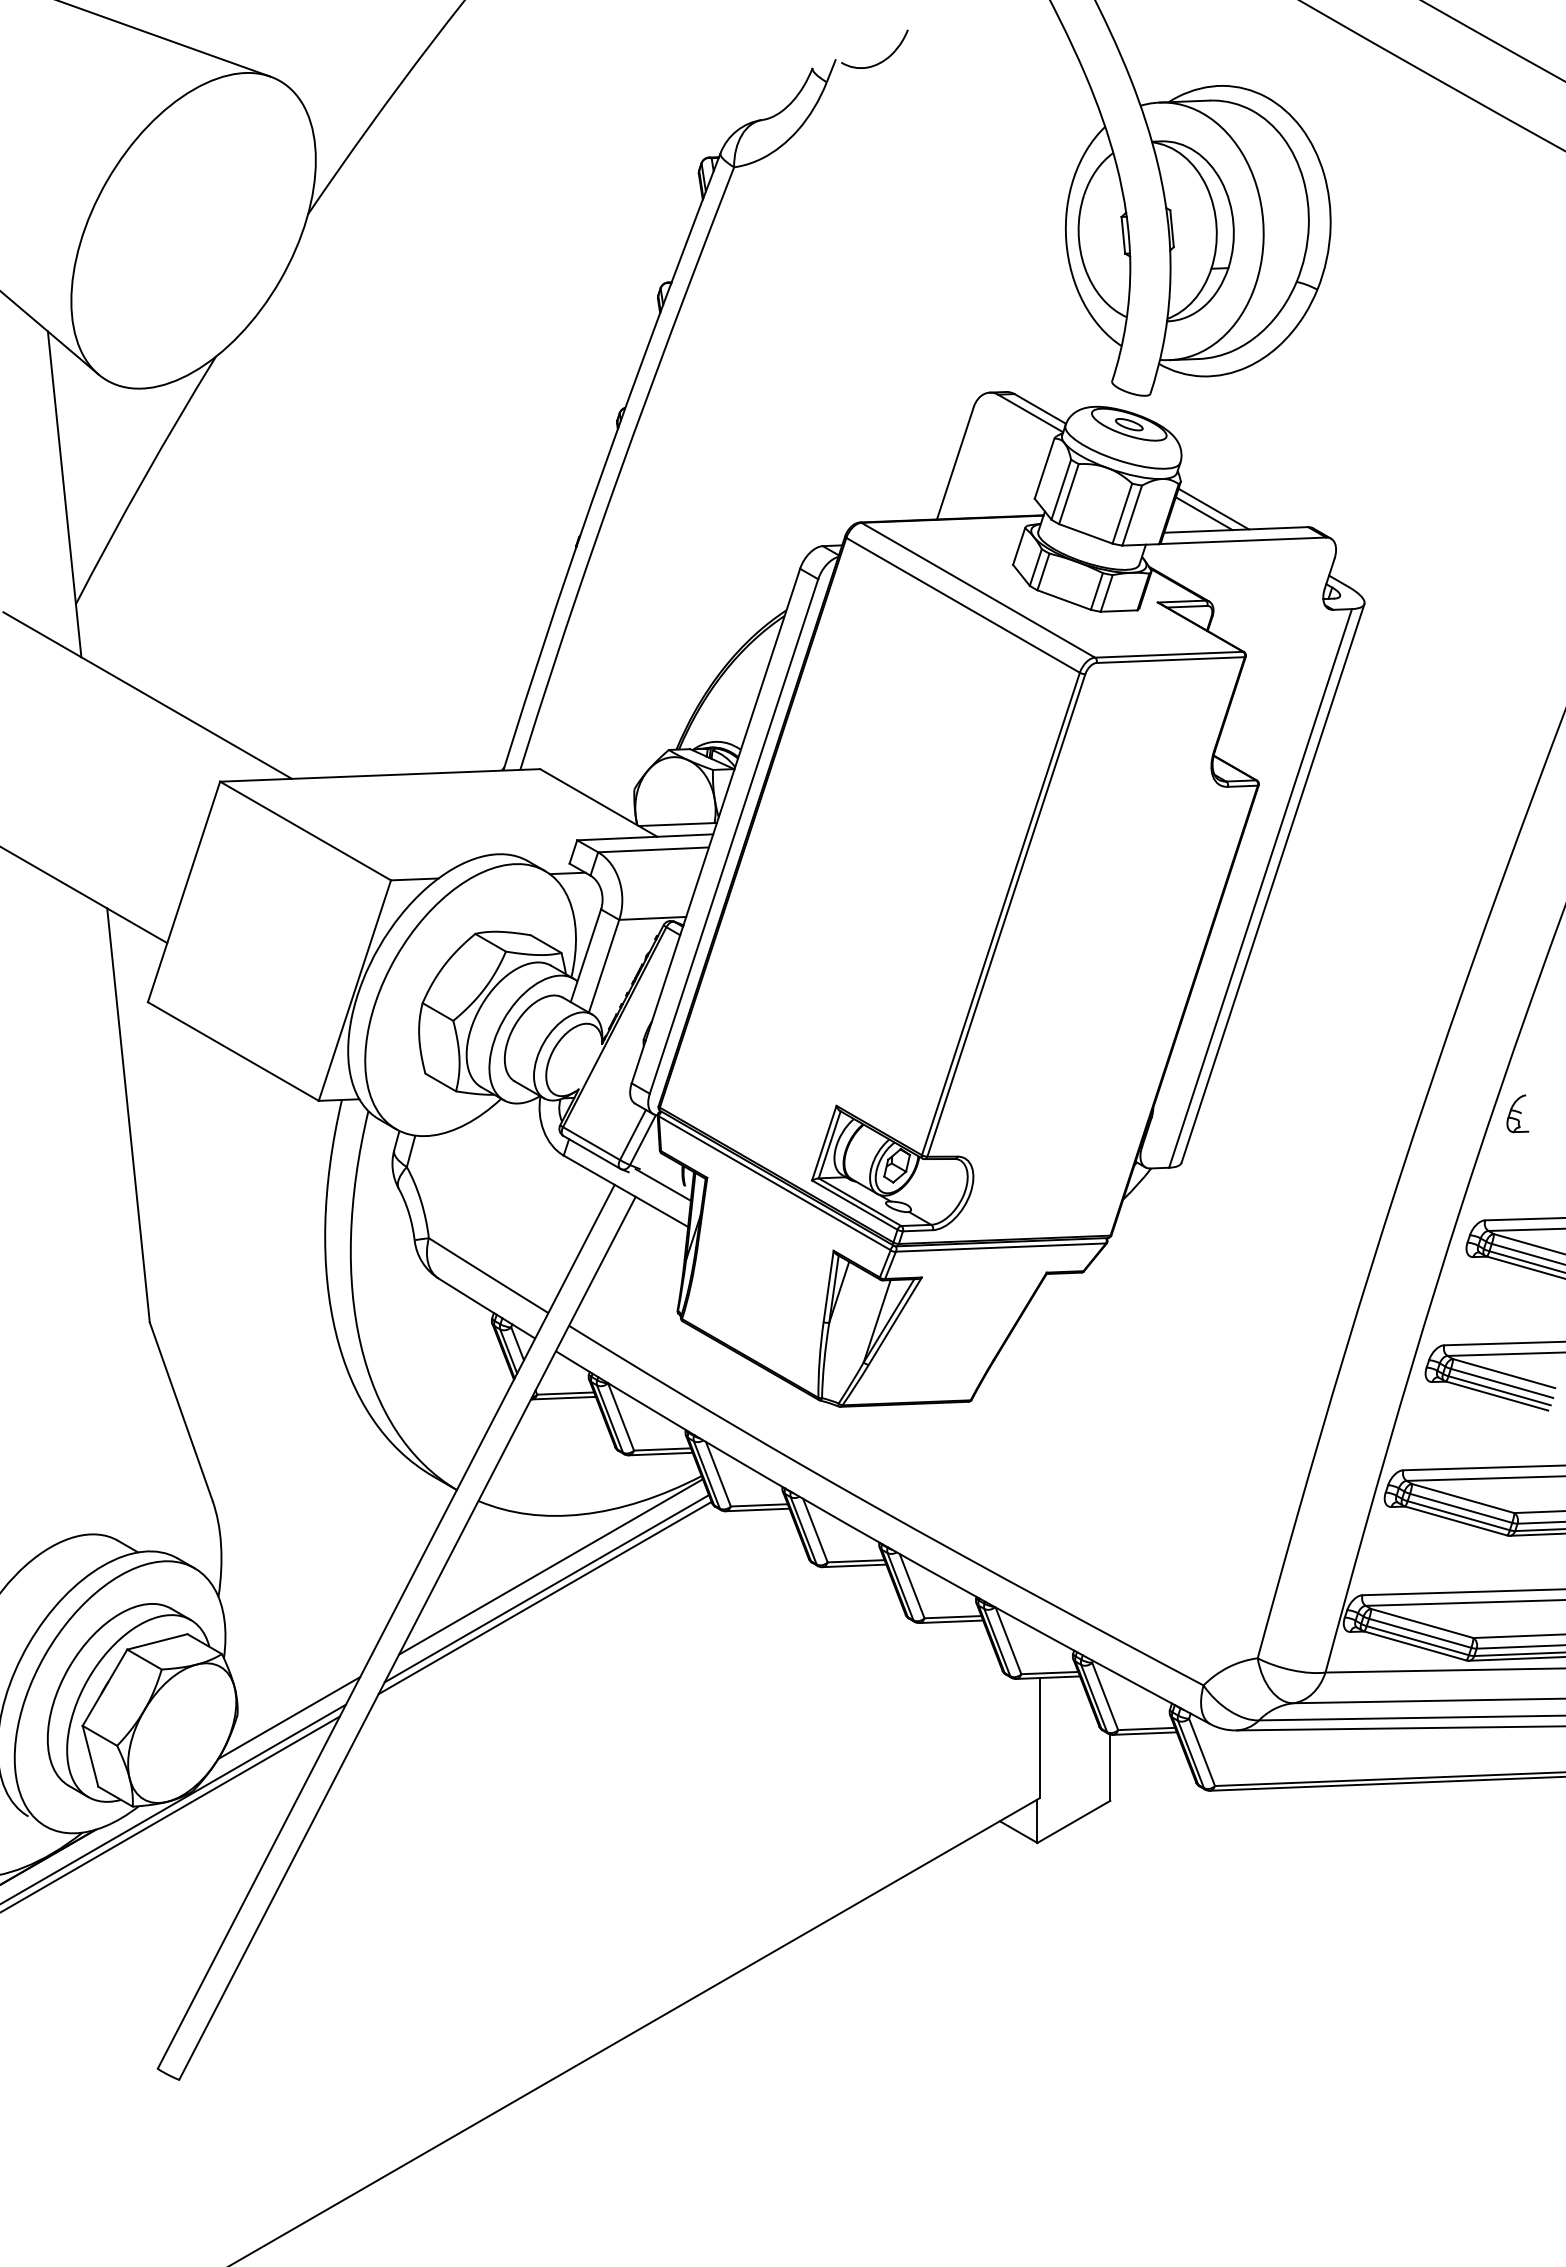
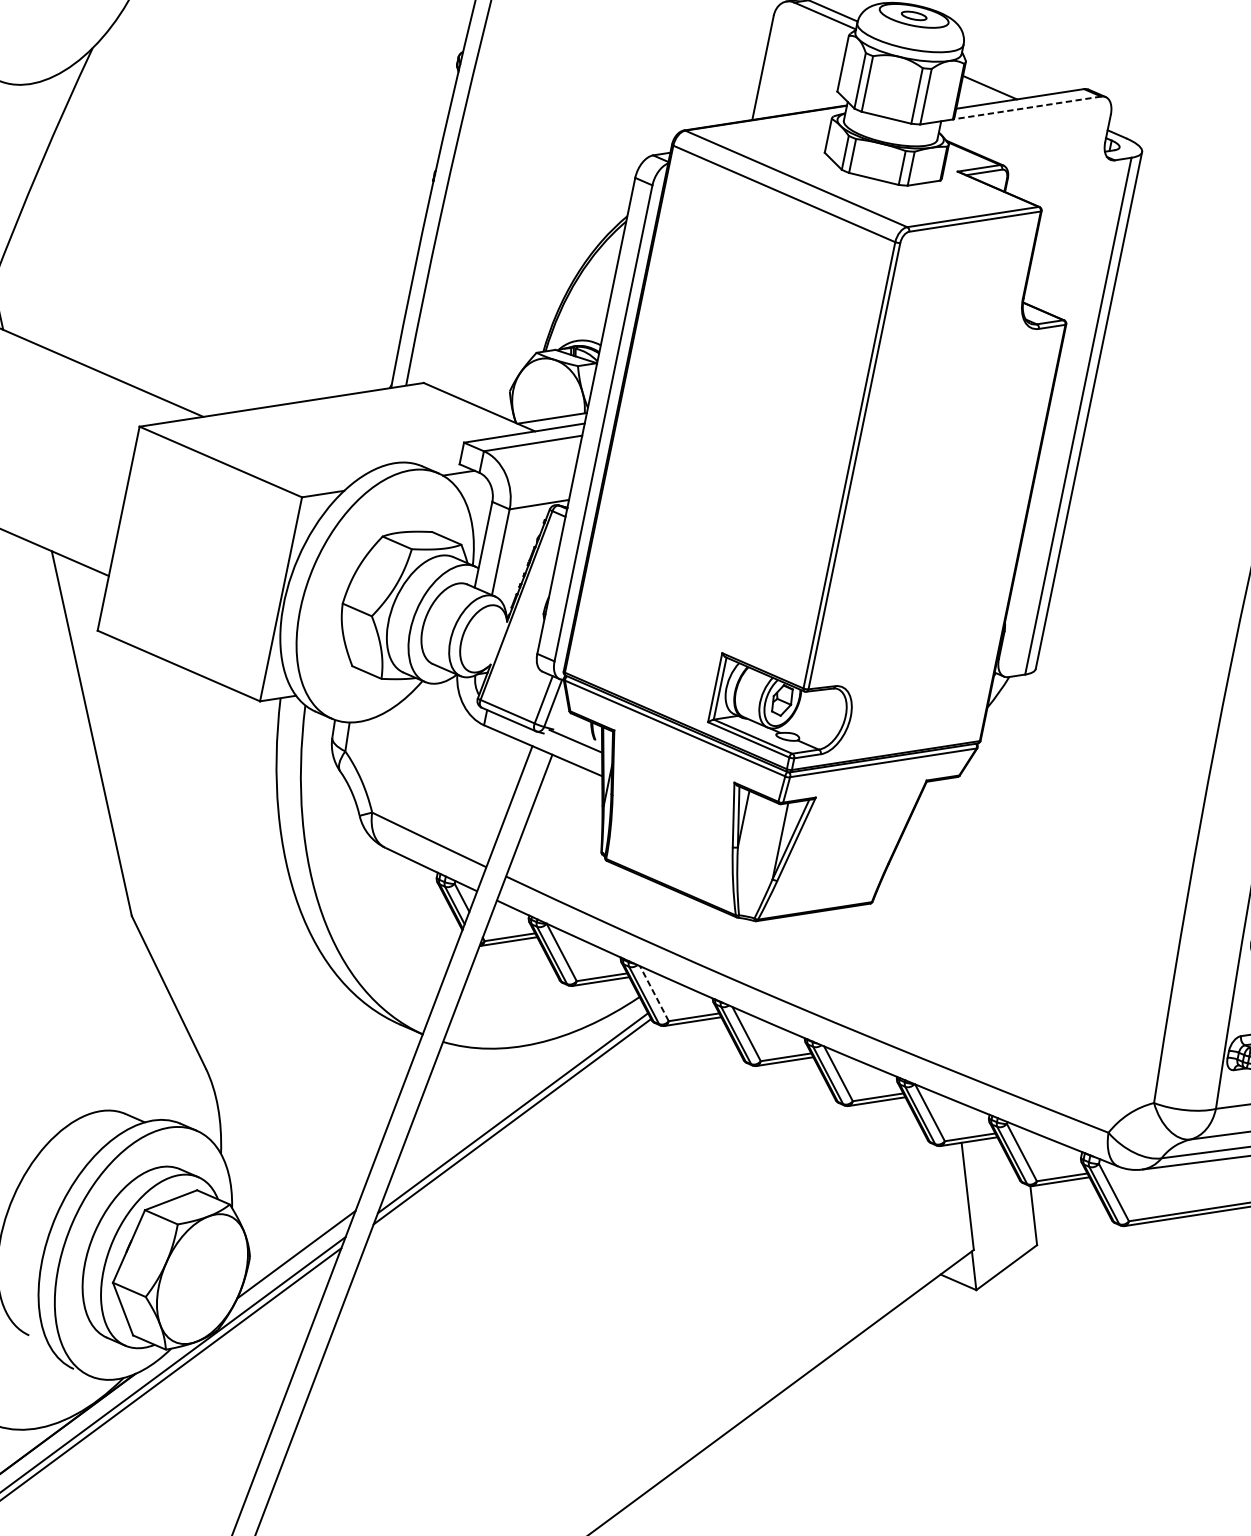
line: (1213, 508) -> (997, 82), removed
line: (1242, 540) -> (1026, 107), solid -> dashed
line: (718, 1474) -> (654, 993), solid -> dashed
line: (550, 1566) -> (514, 1093), removed

